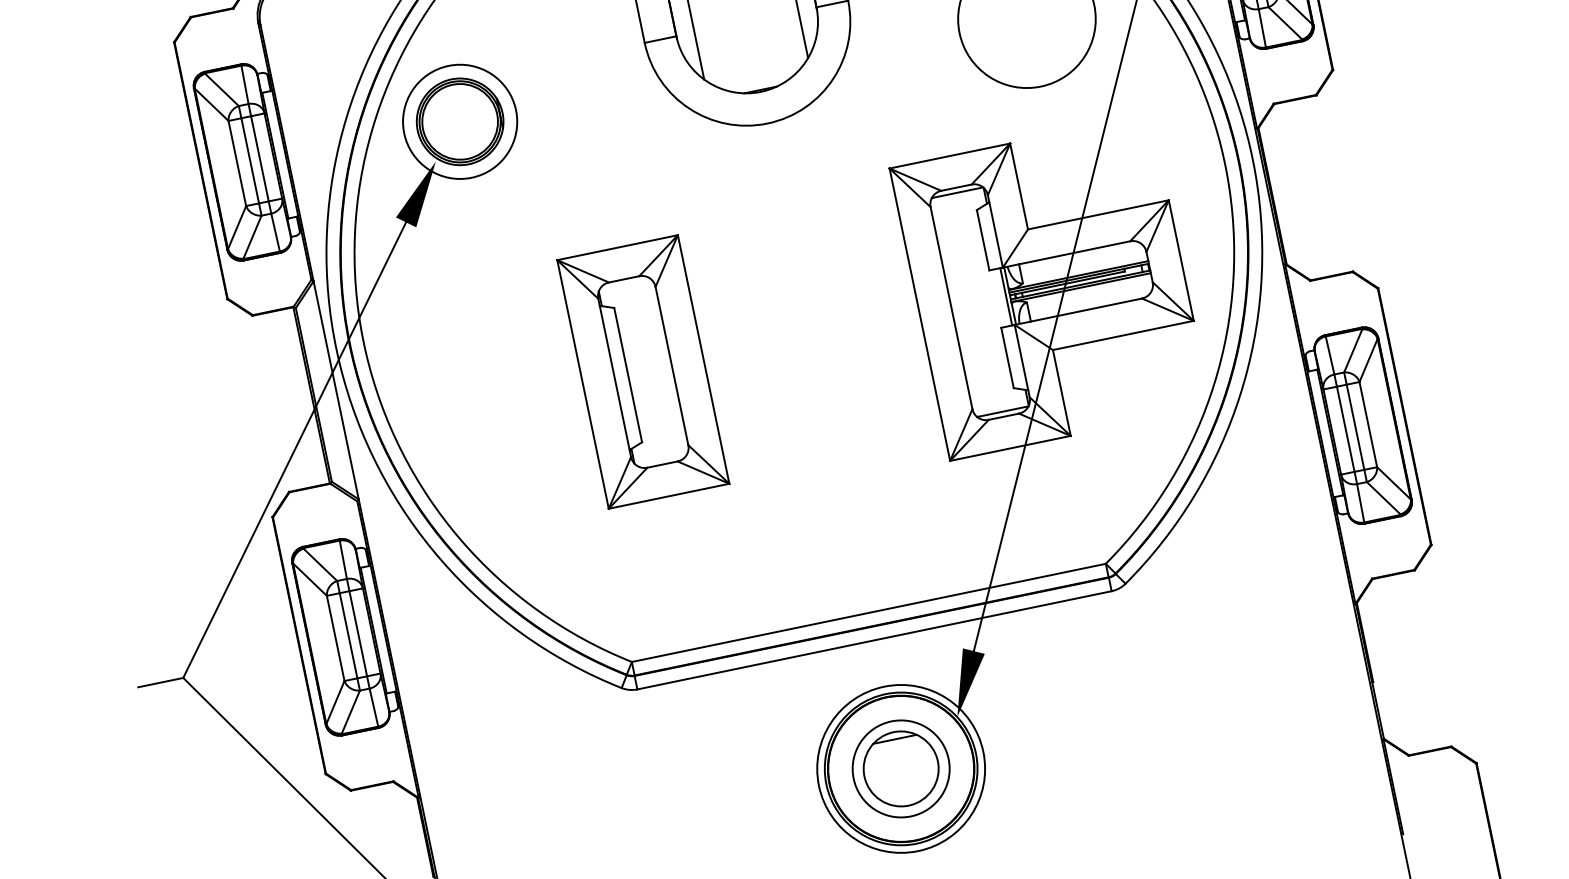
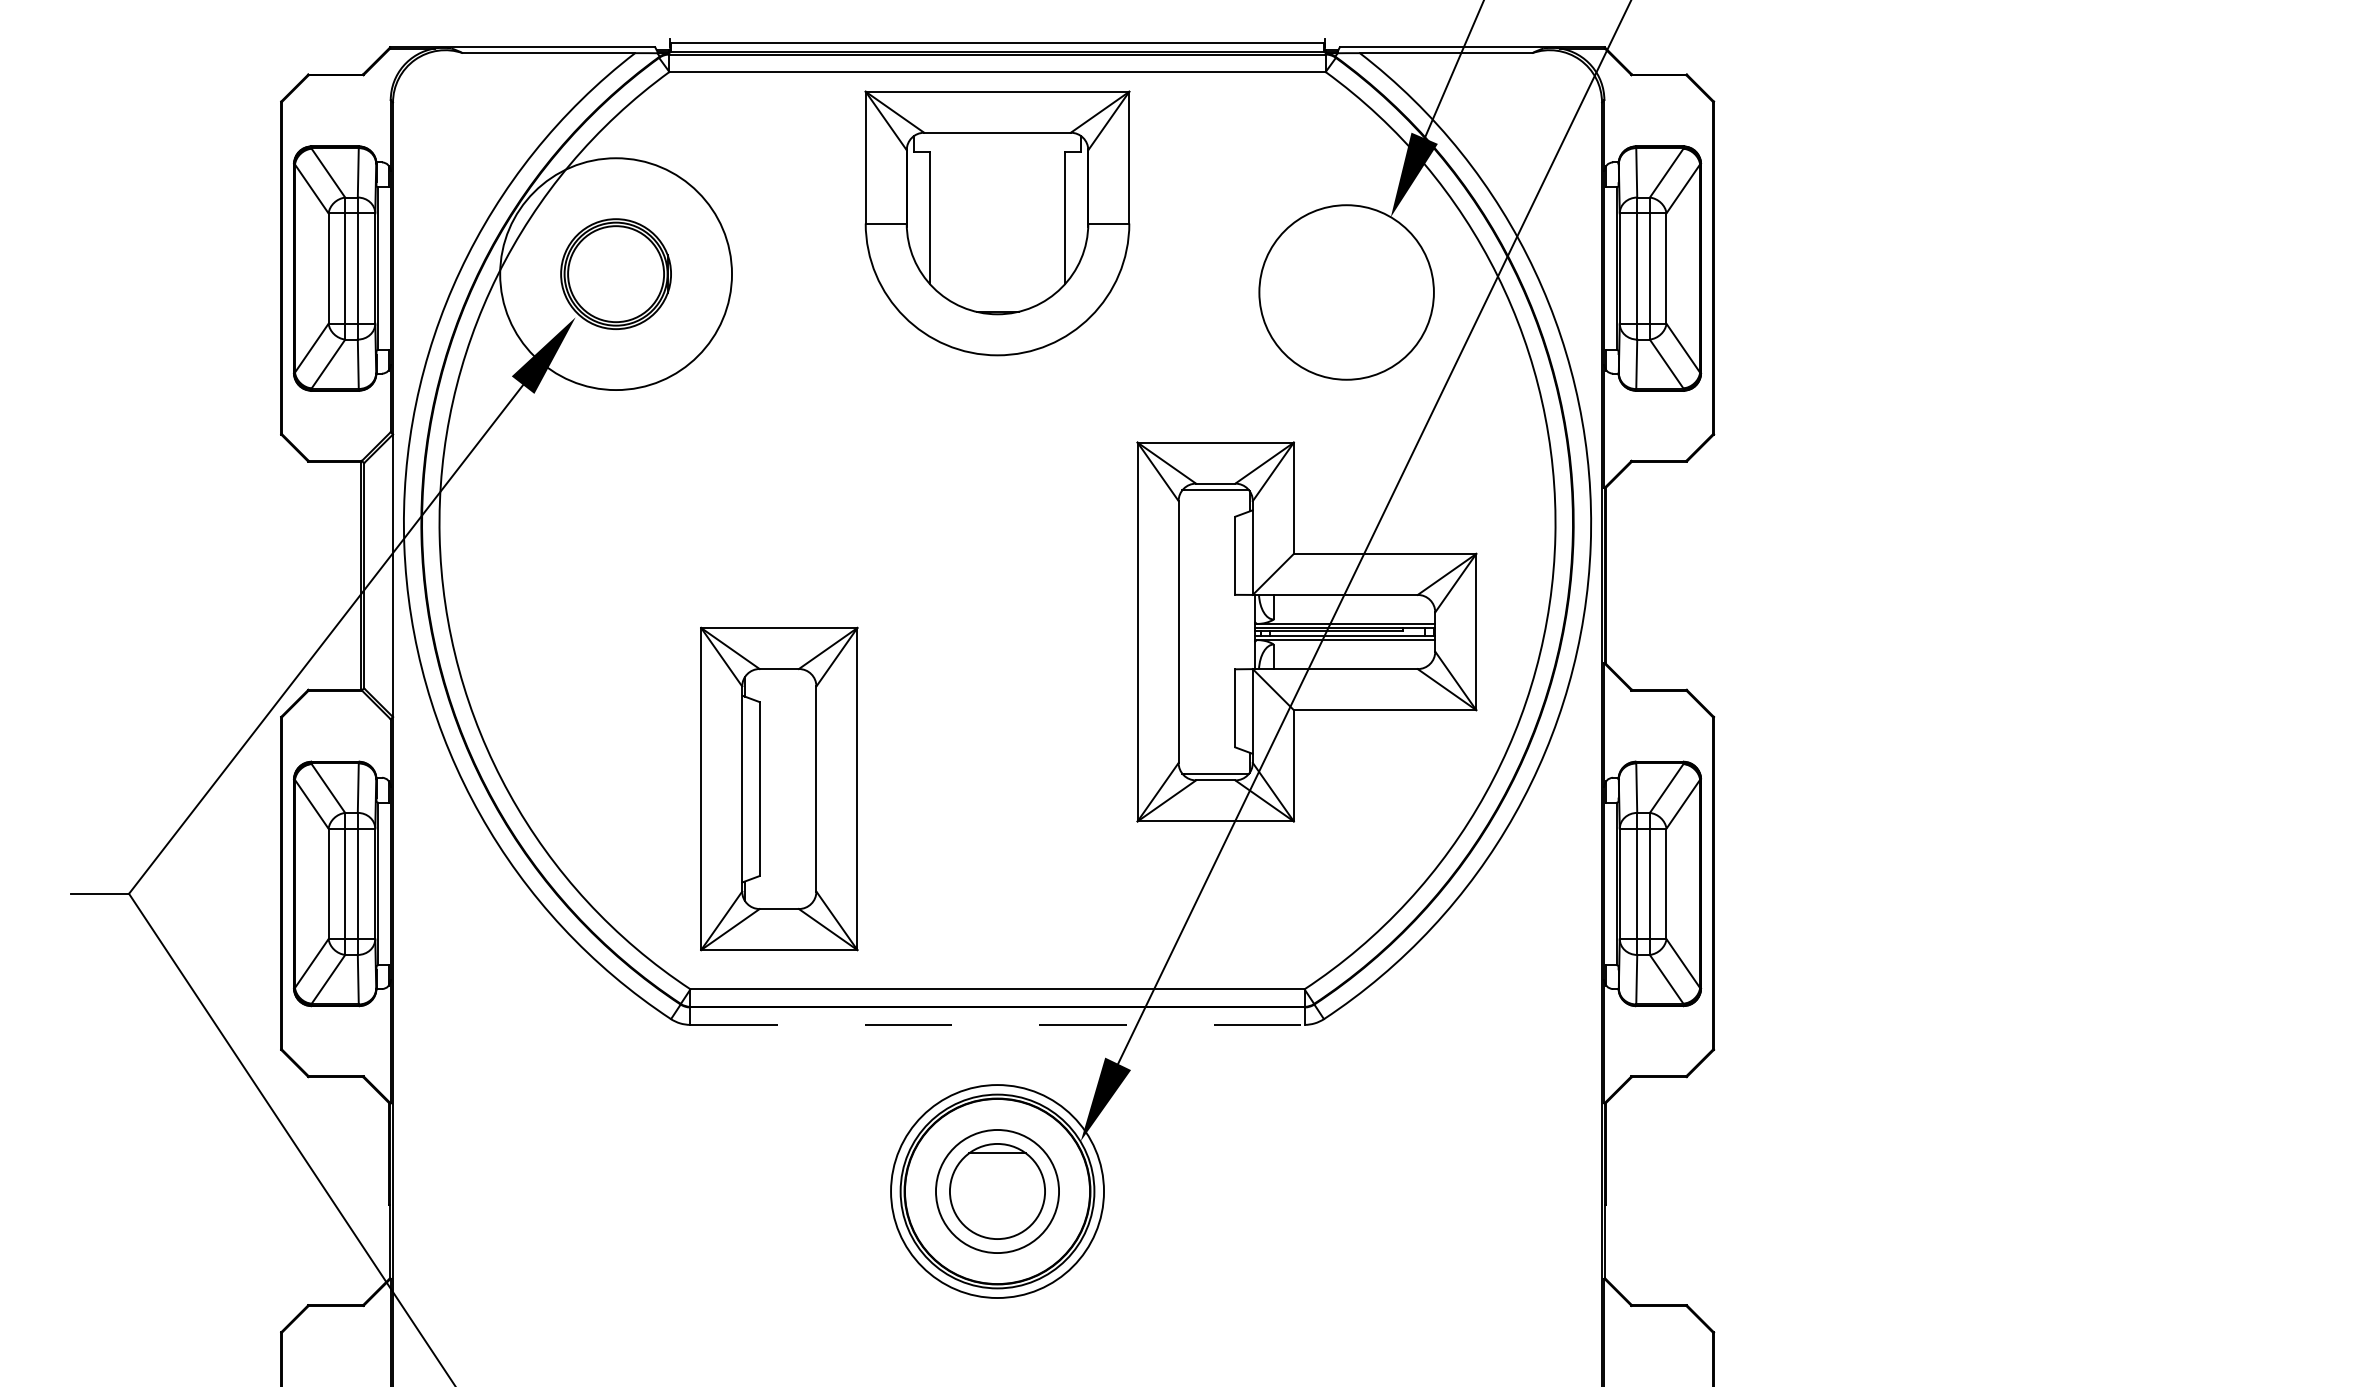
circle: (459, 121) -> (615, 273), size x1.6
line: (1006, 296) -> (1249, 631), removed
part: (643, 371) -> (779, 788), moved
line: (875, 639) -> (998, 1024), solid -> dashed

